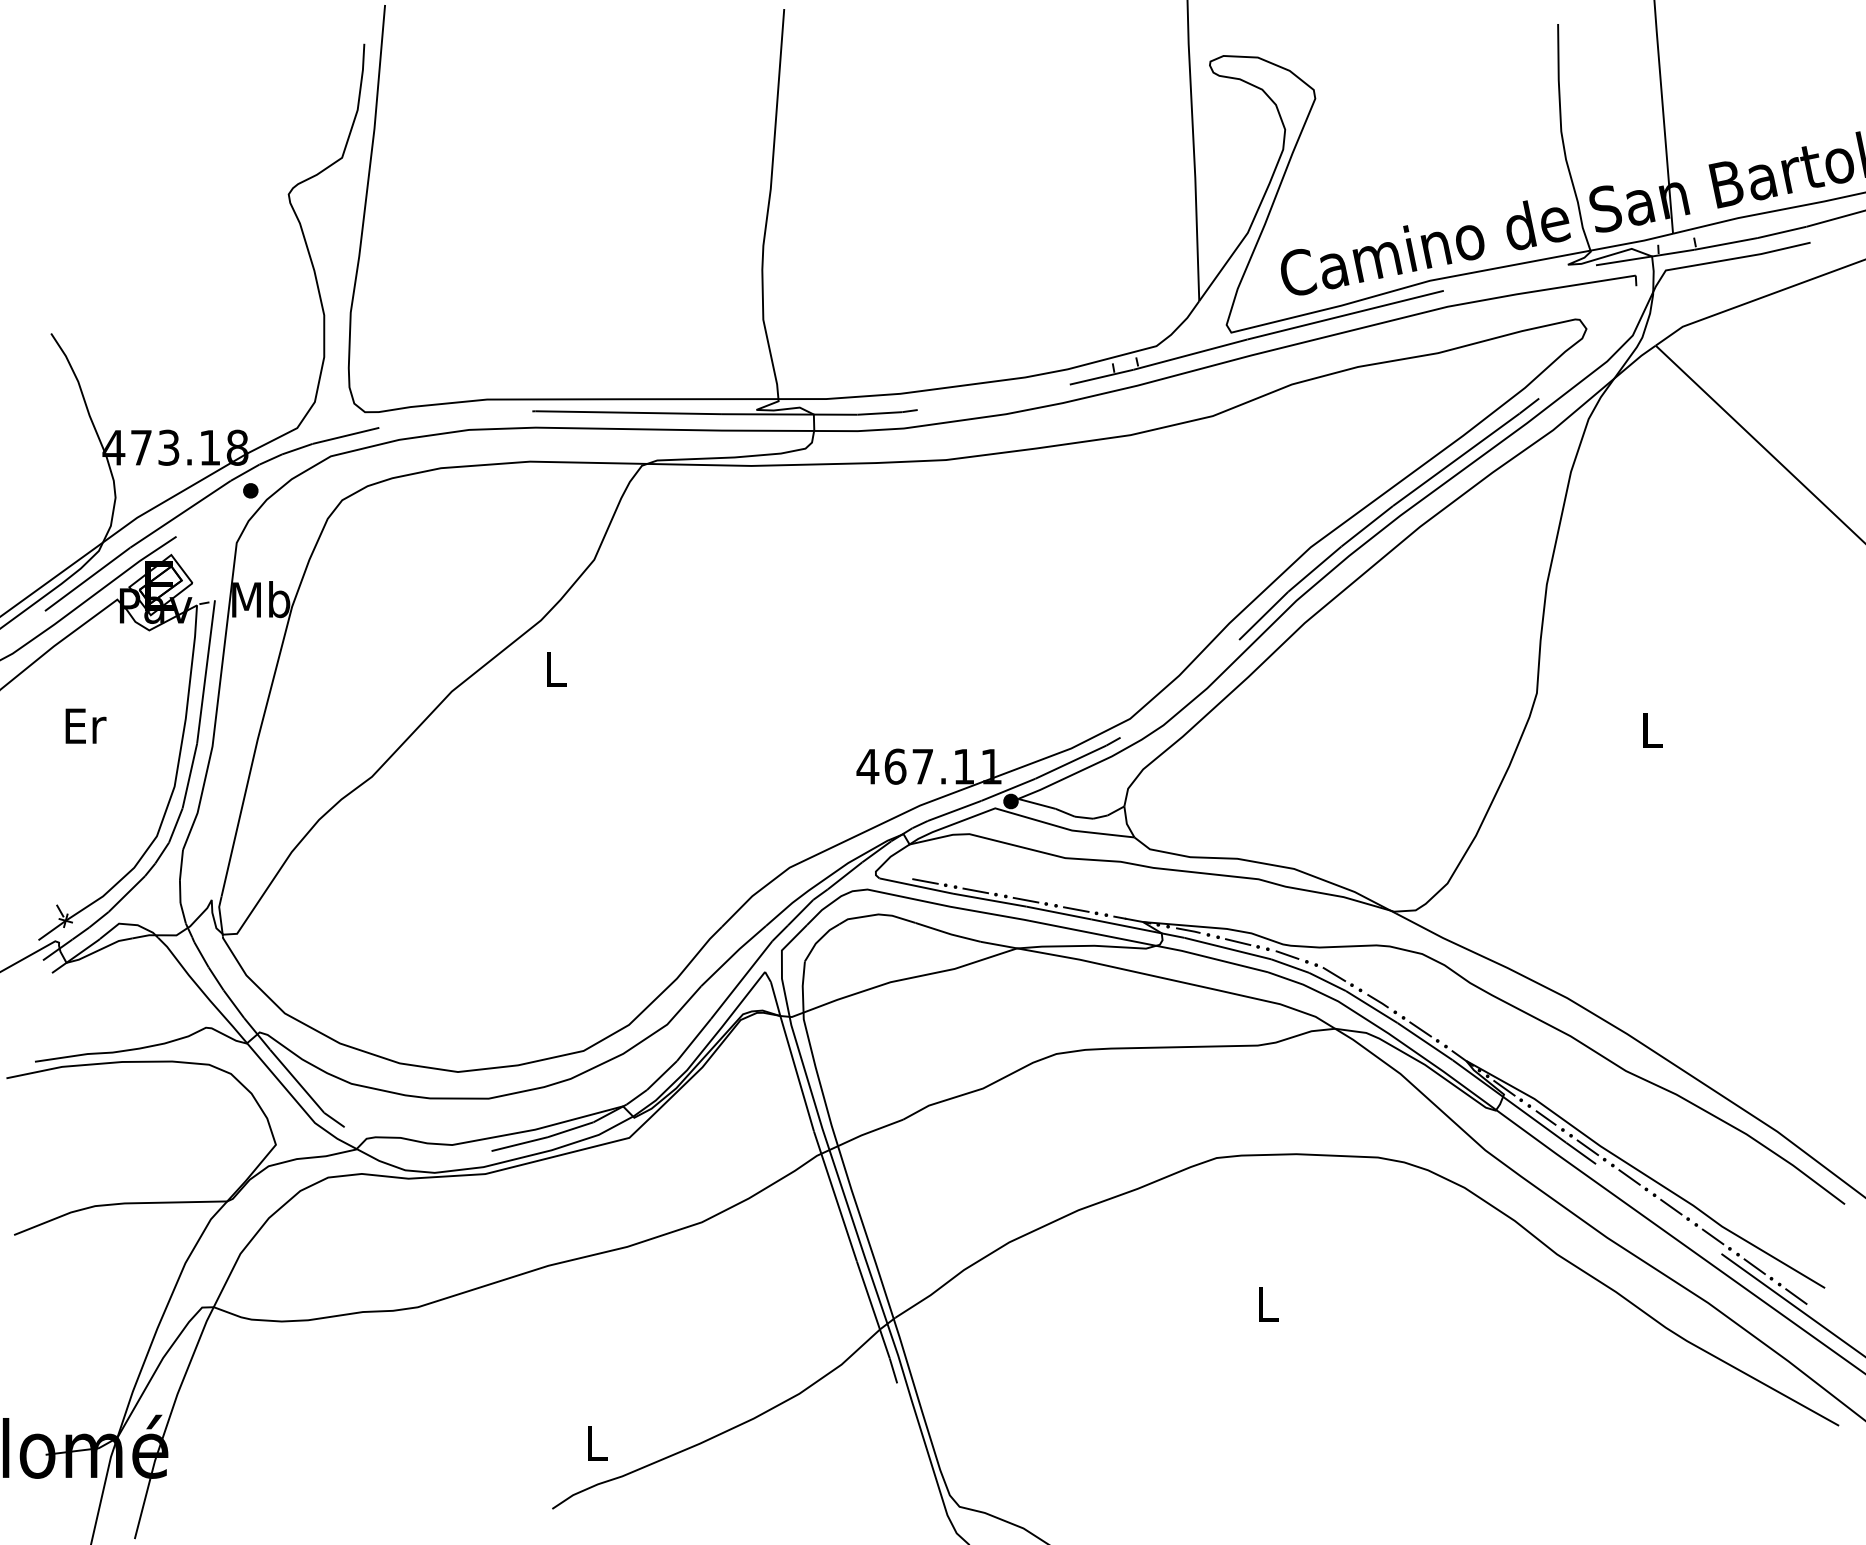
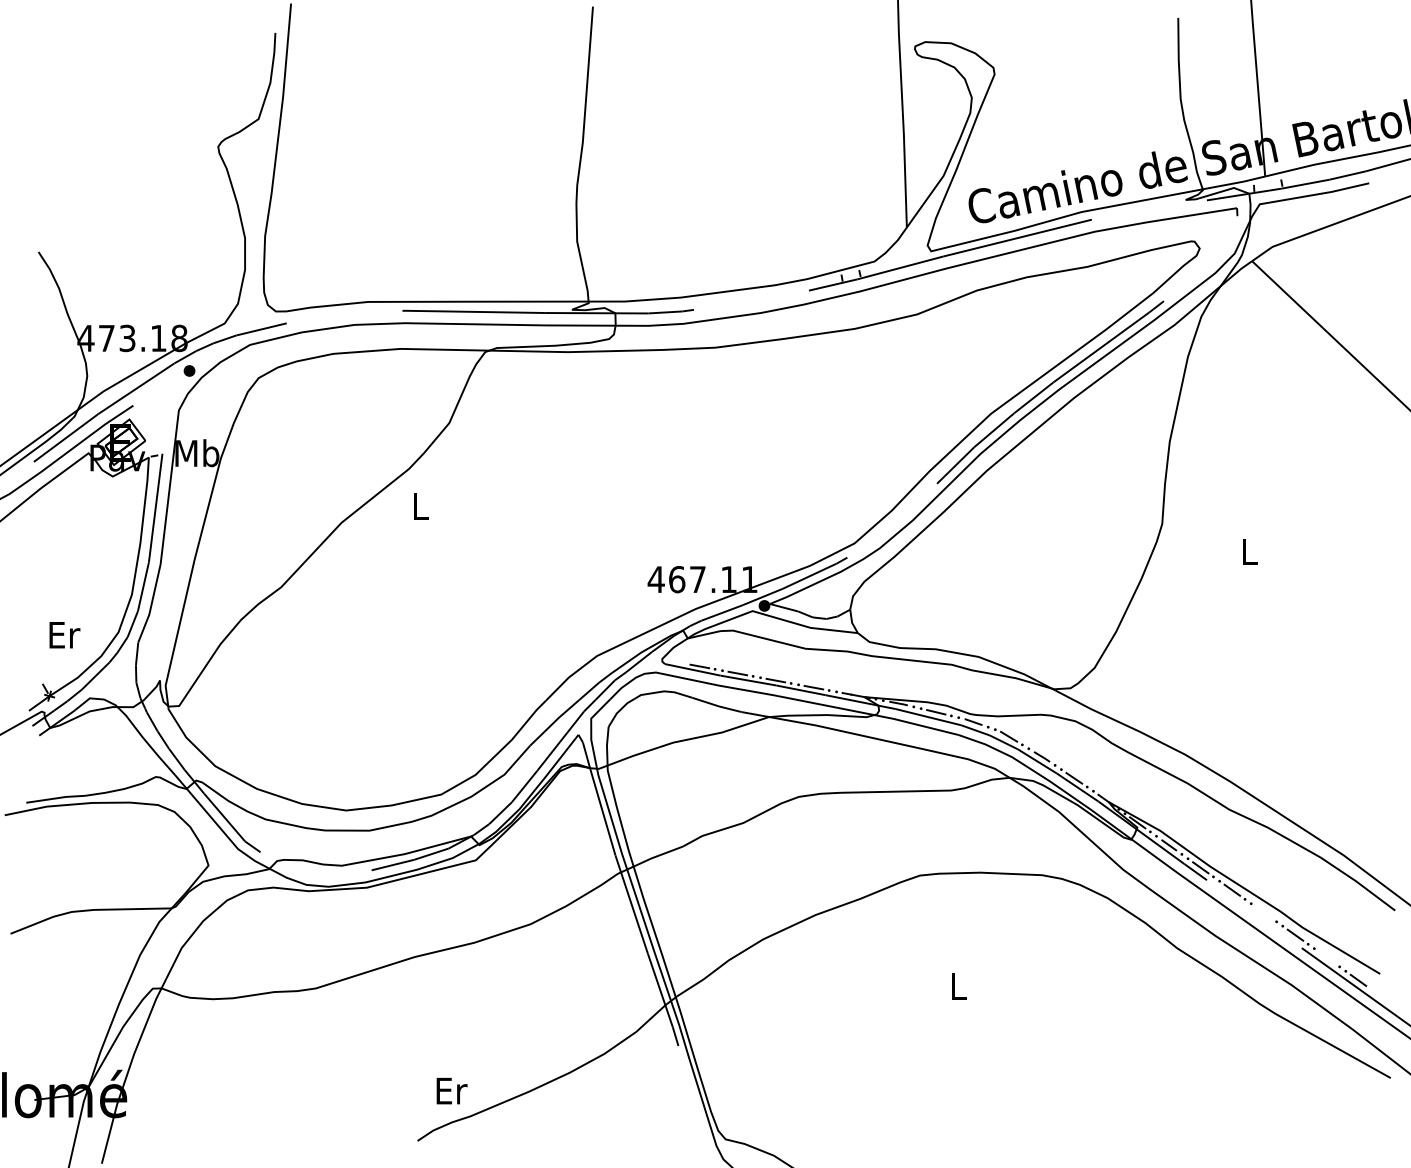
text: (85, 725) -> (64, 634), moved
line: (1671, 1206) -> (1264, 912), removed
line: (1754, 1266) -> (1326, 957), removed
text: (597, 1442) -> (451, 1090), L -> Er

